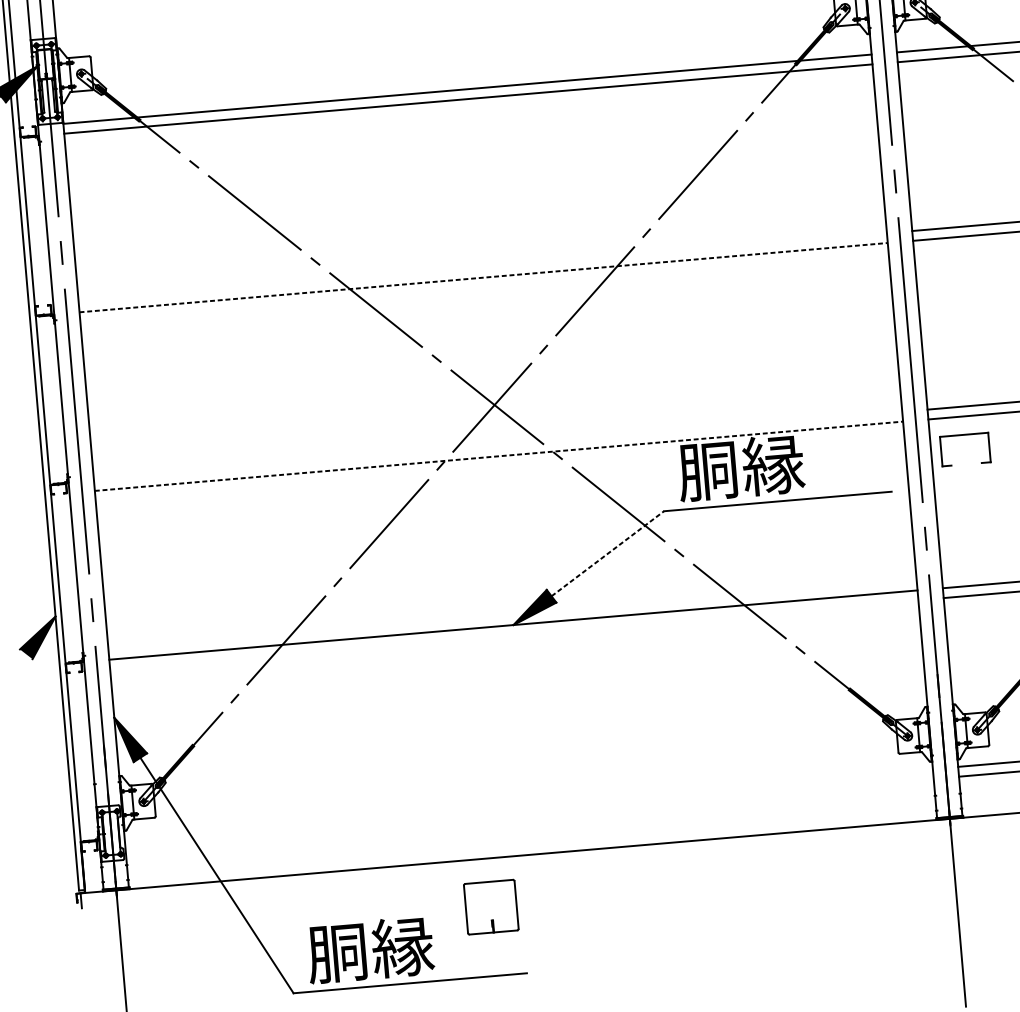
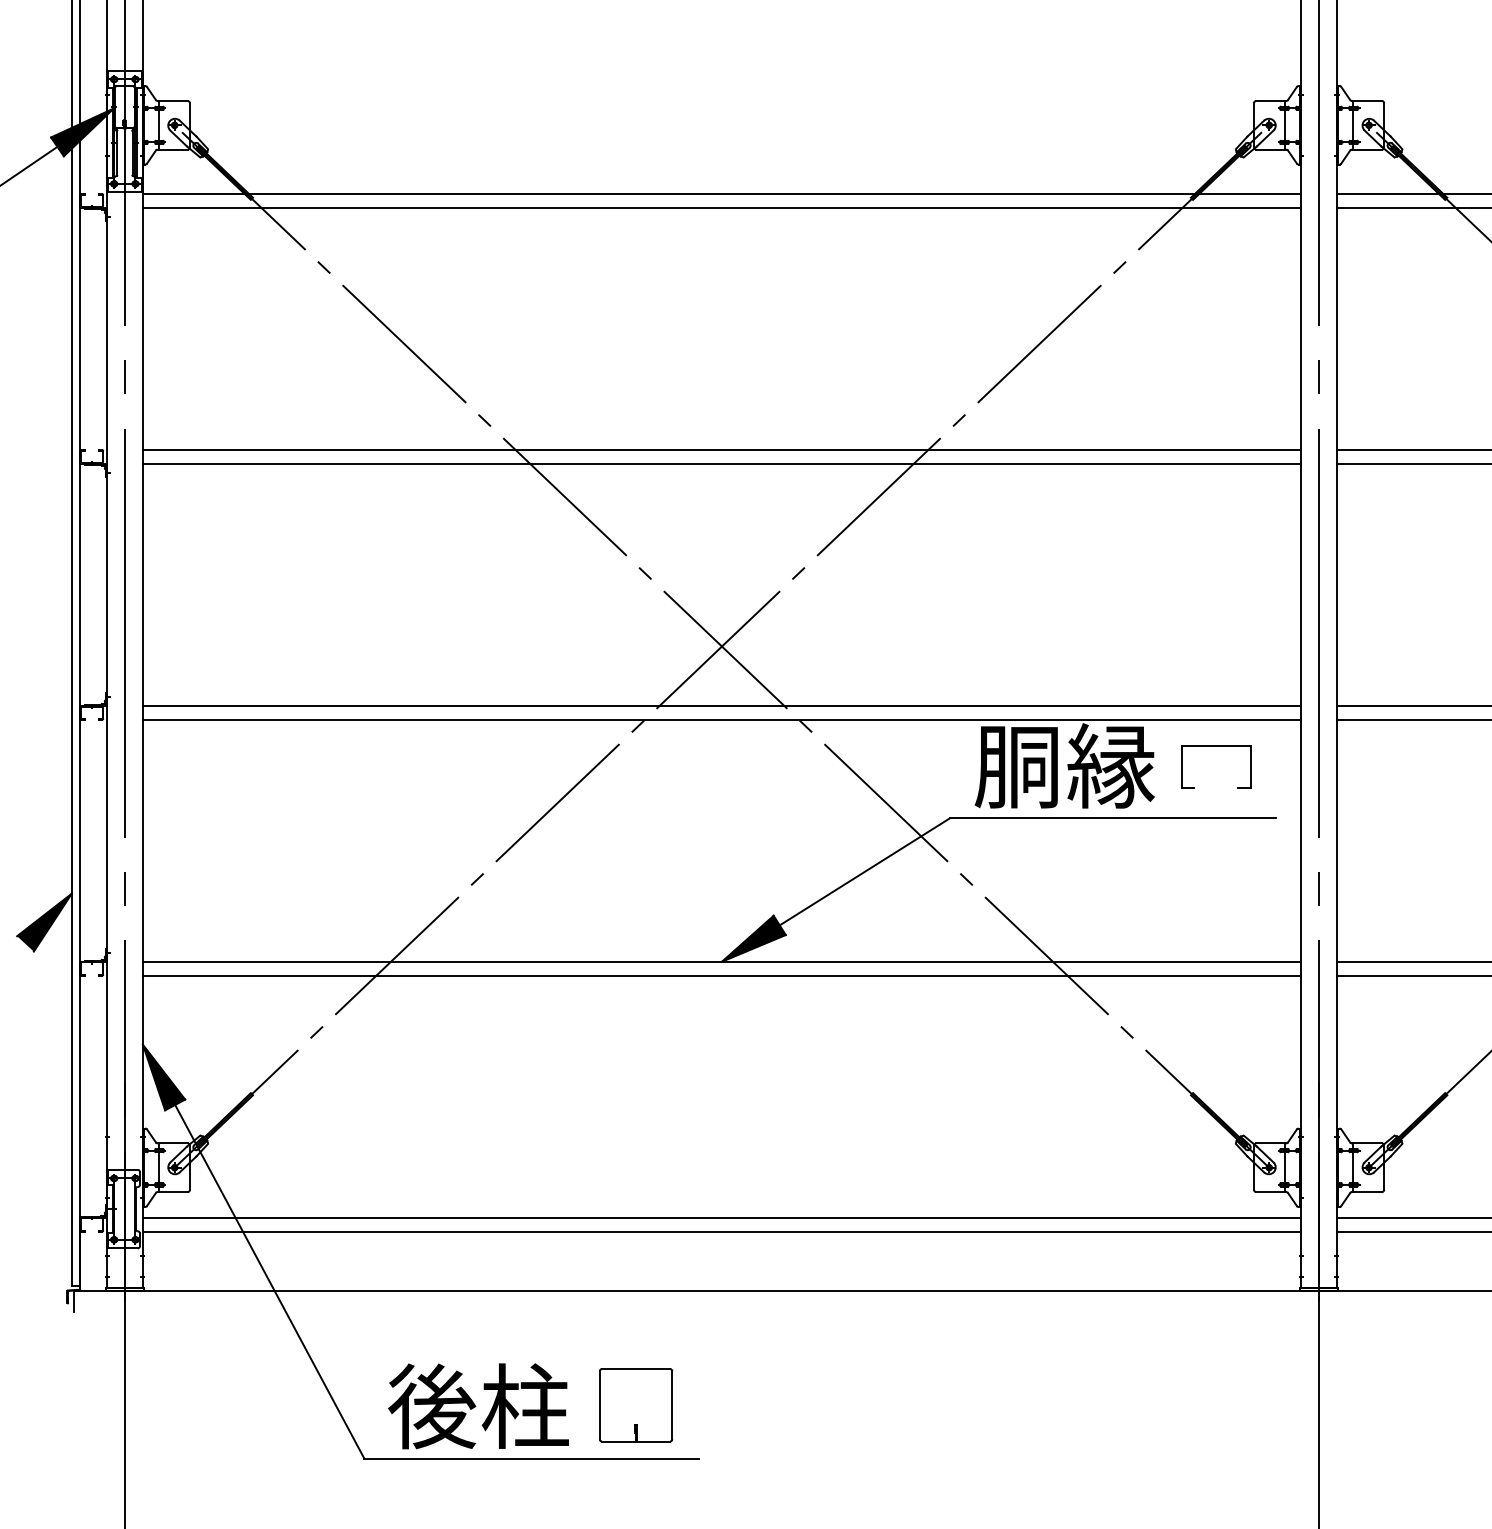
line: (482, 267) -> (721, 449), added
line: (484, 277) -> (722, 463), dashed -> solid
part: (964, 435) -> (1216, 746), moved
line: (497, 446) -> (721, 705), added
line: (499, 455) -> (722, 719), dashed -> solid
line: (607, 553) -> (864, 871), dashed -> solid
line: (513, 634) -> (721, 975), added
line: (528, 803) -> (721, 1217), added
line: (529, 813) -> (721, 1231), added
part: (491, 907) -> (636, 1405), moved
text: (370, 950) -> (478, 1406), 胴縁 -> 後柱

